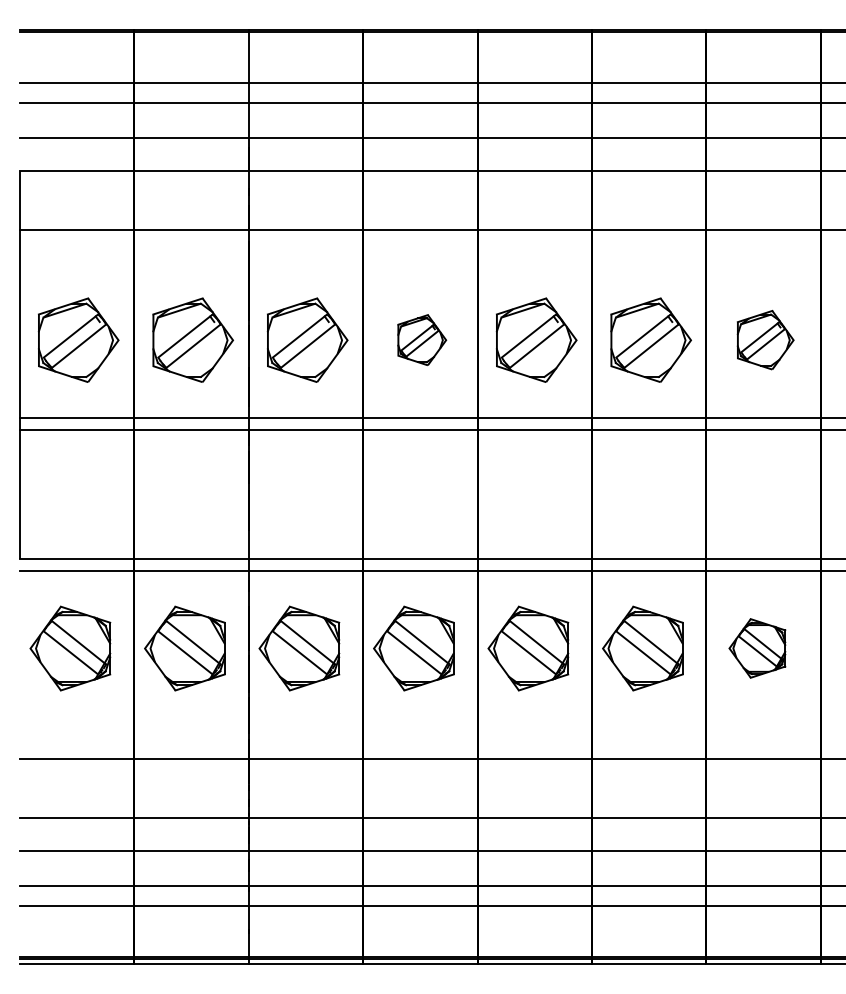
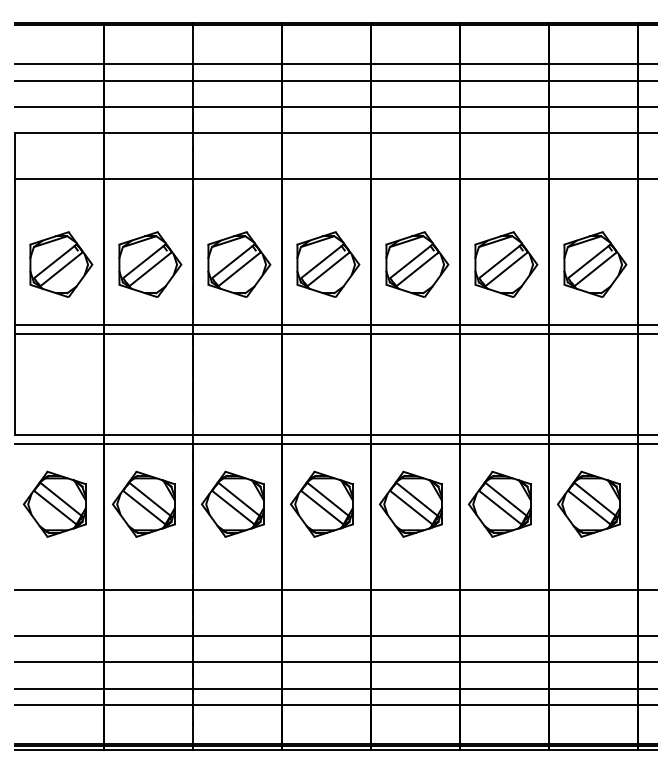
part: (422, 340) -> (328, 264), size x1.67
part: (765, 340) -> (595, 264), size x1.43
part: (756, 647) -> (588, 503), size x1.43

